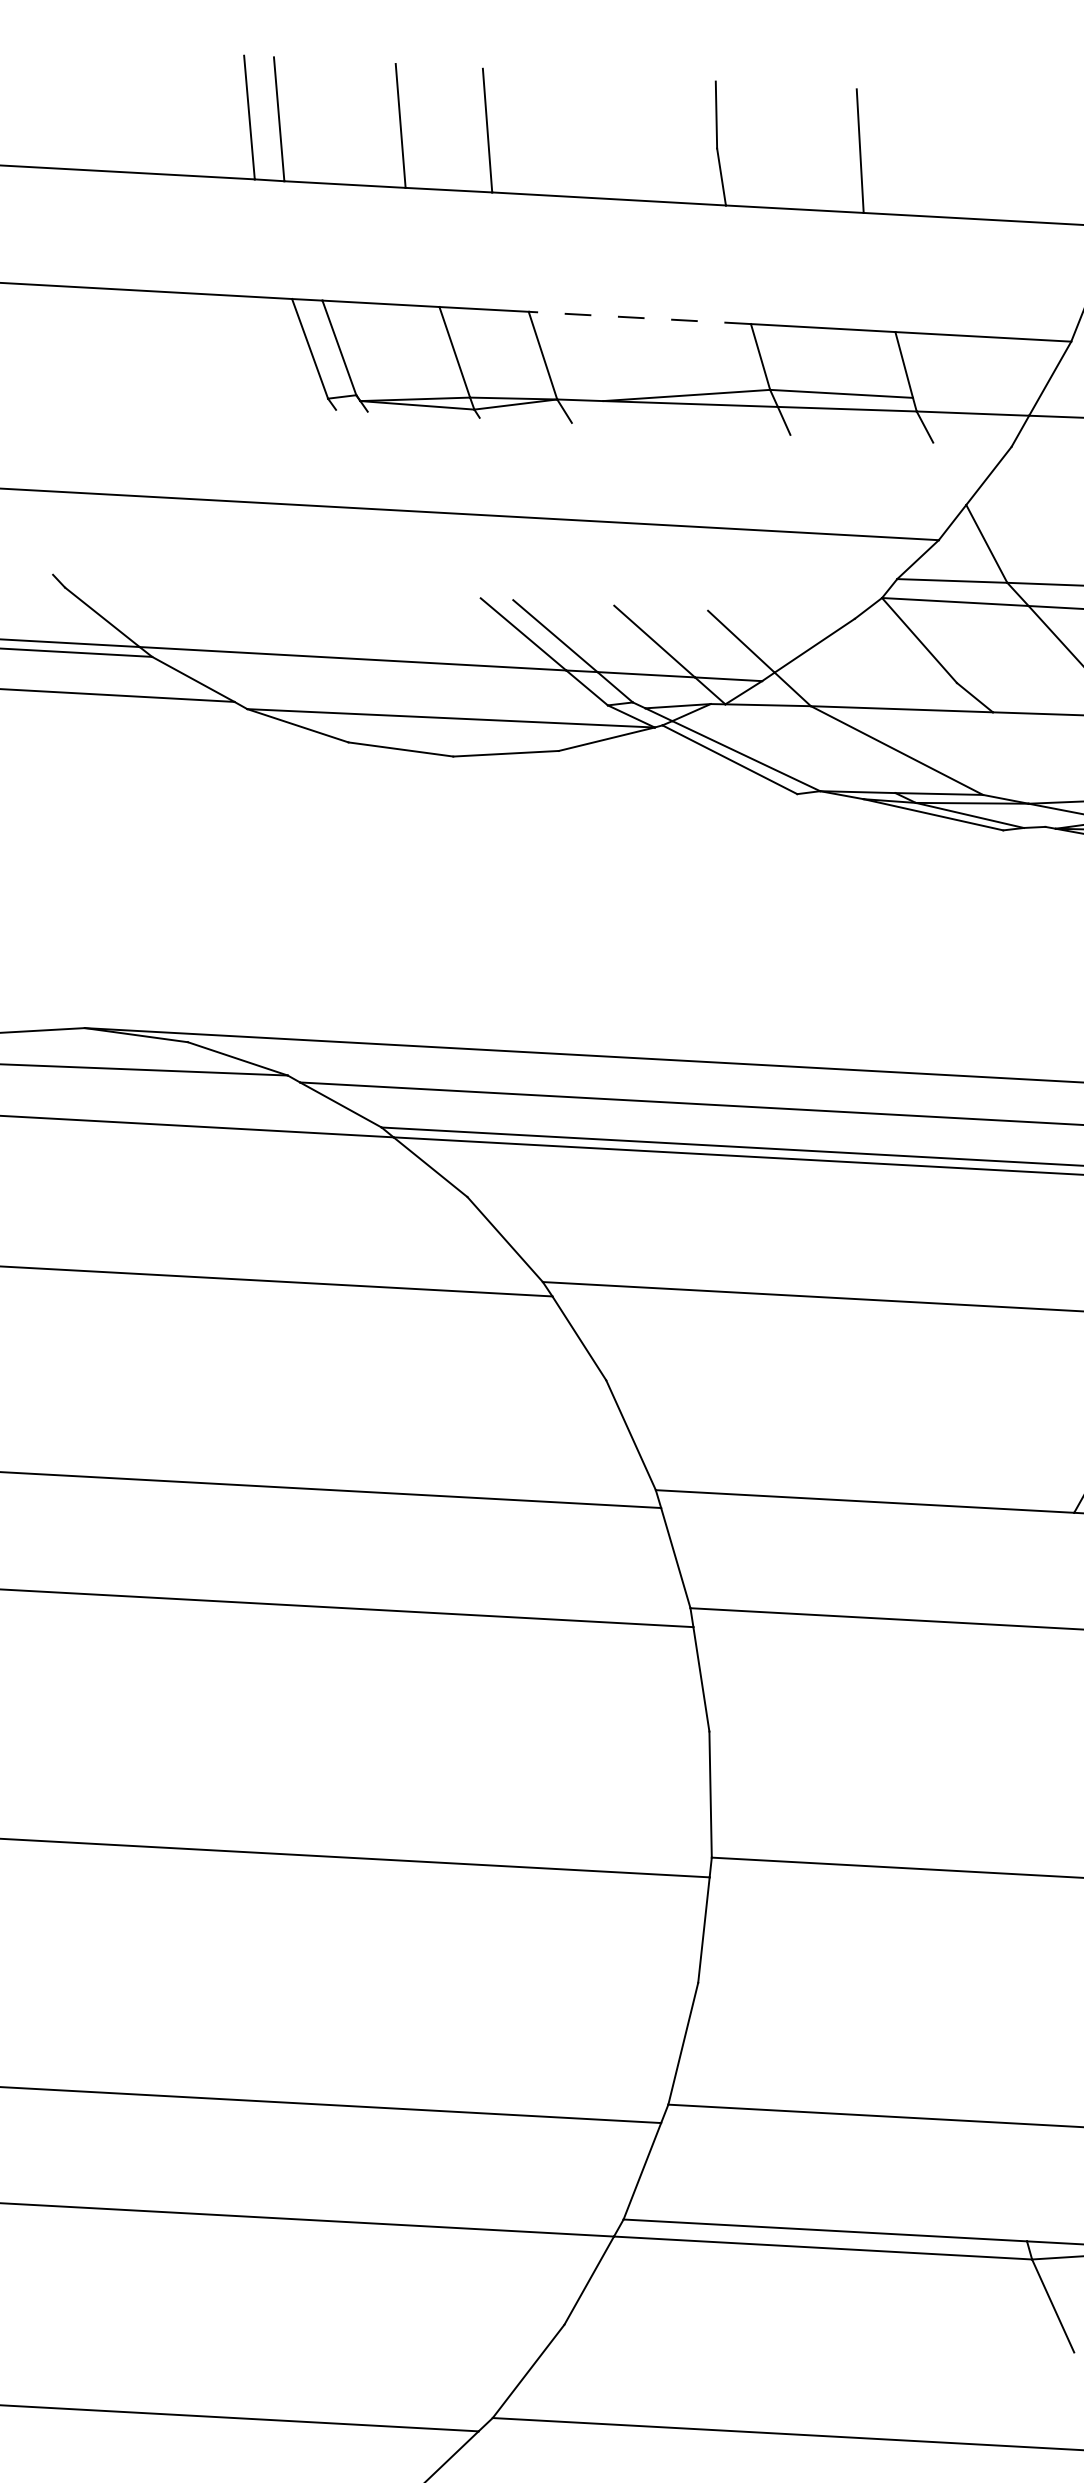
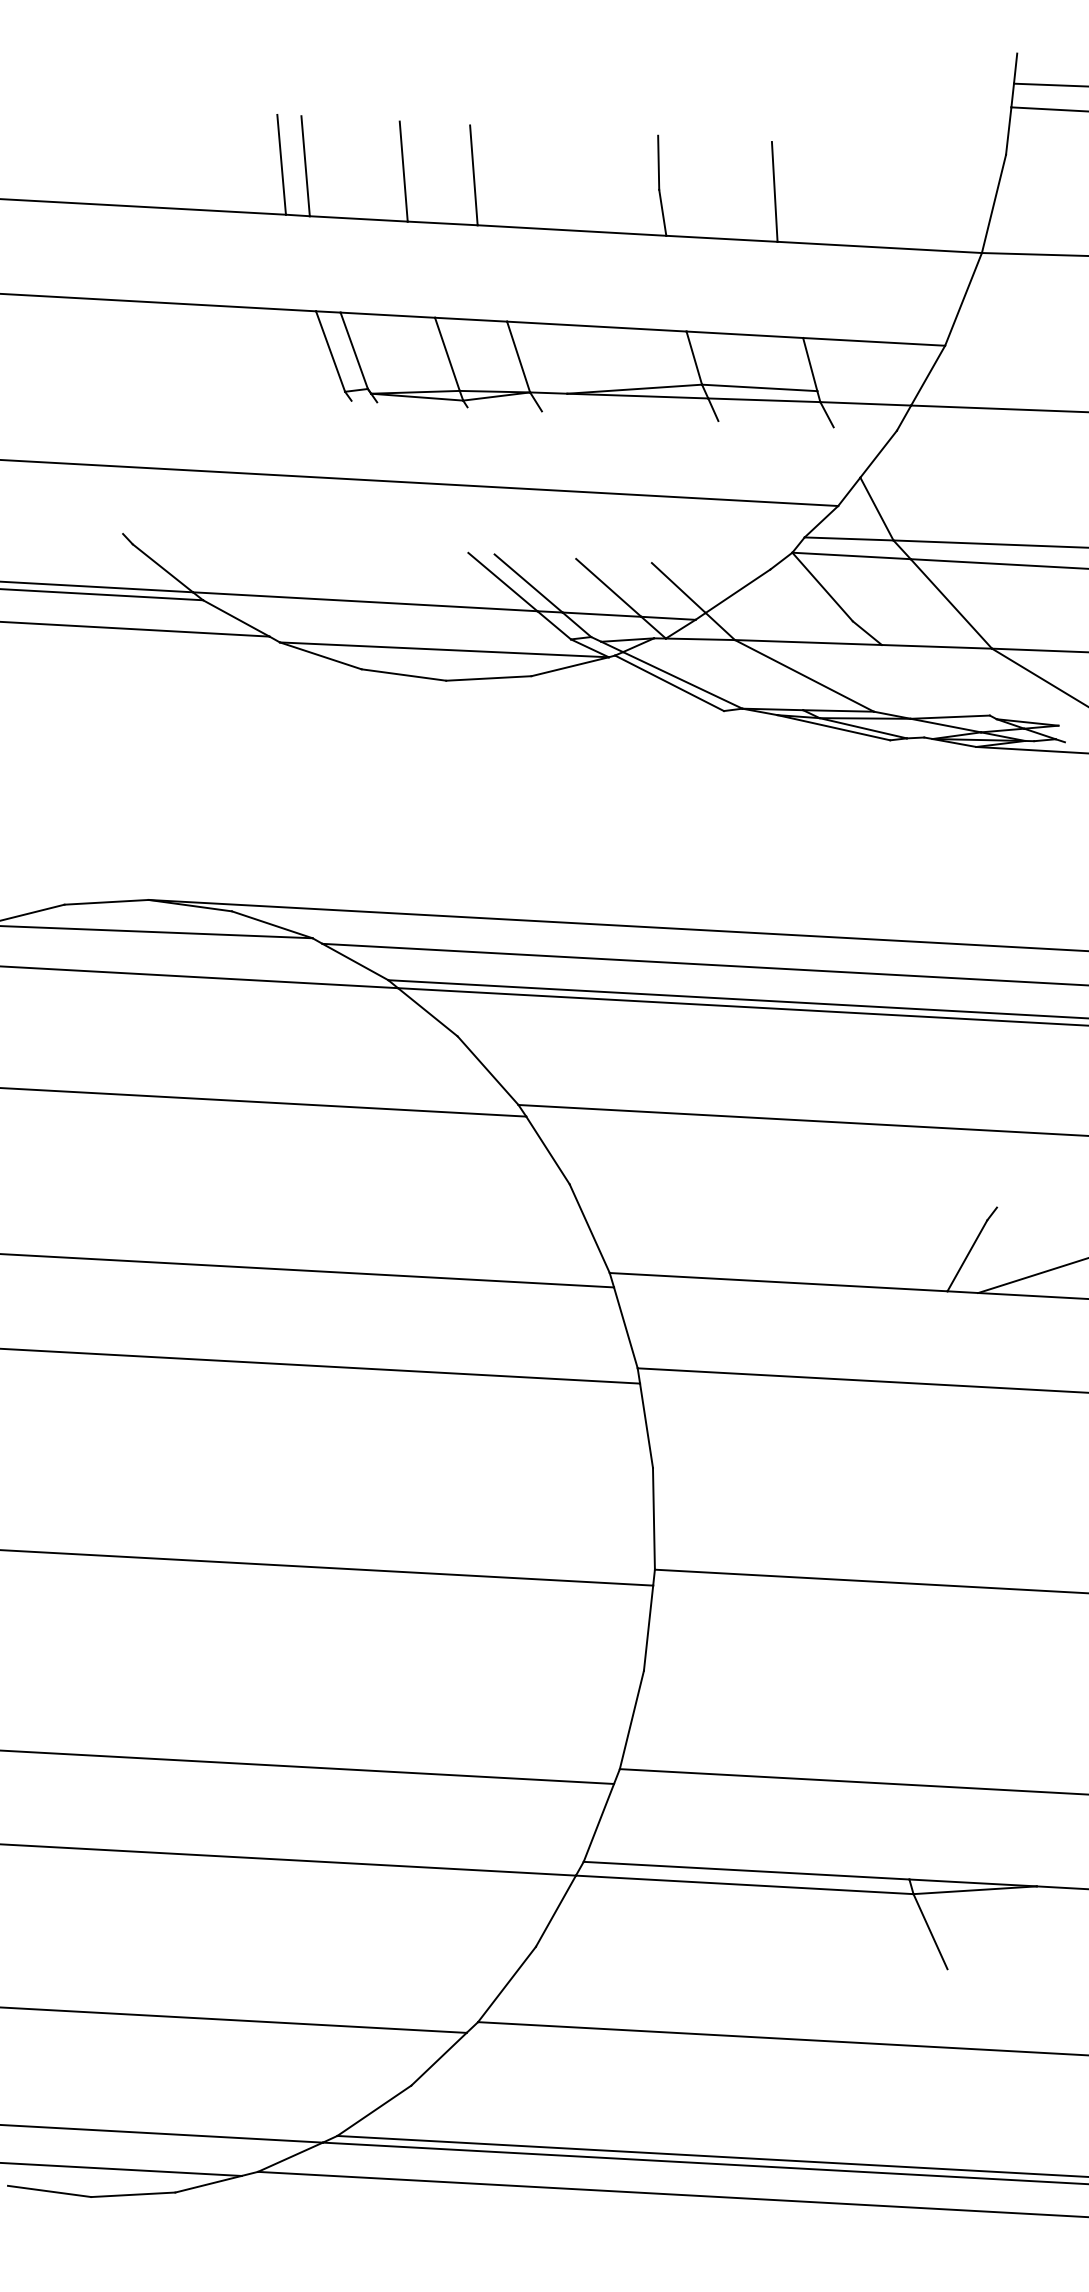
line: (639, 317) -> (596, 326), dashed -> solid

